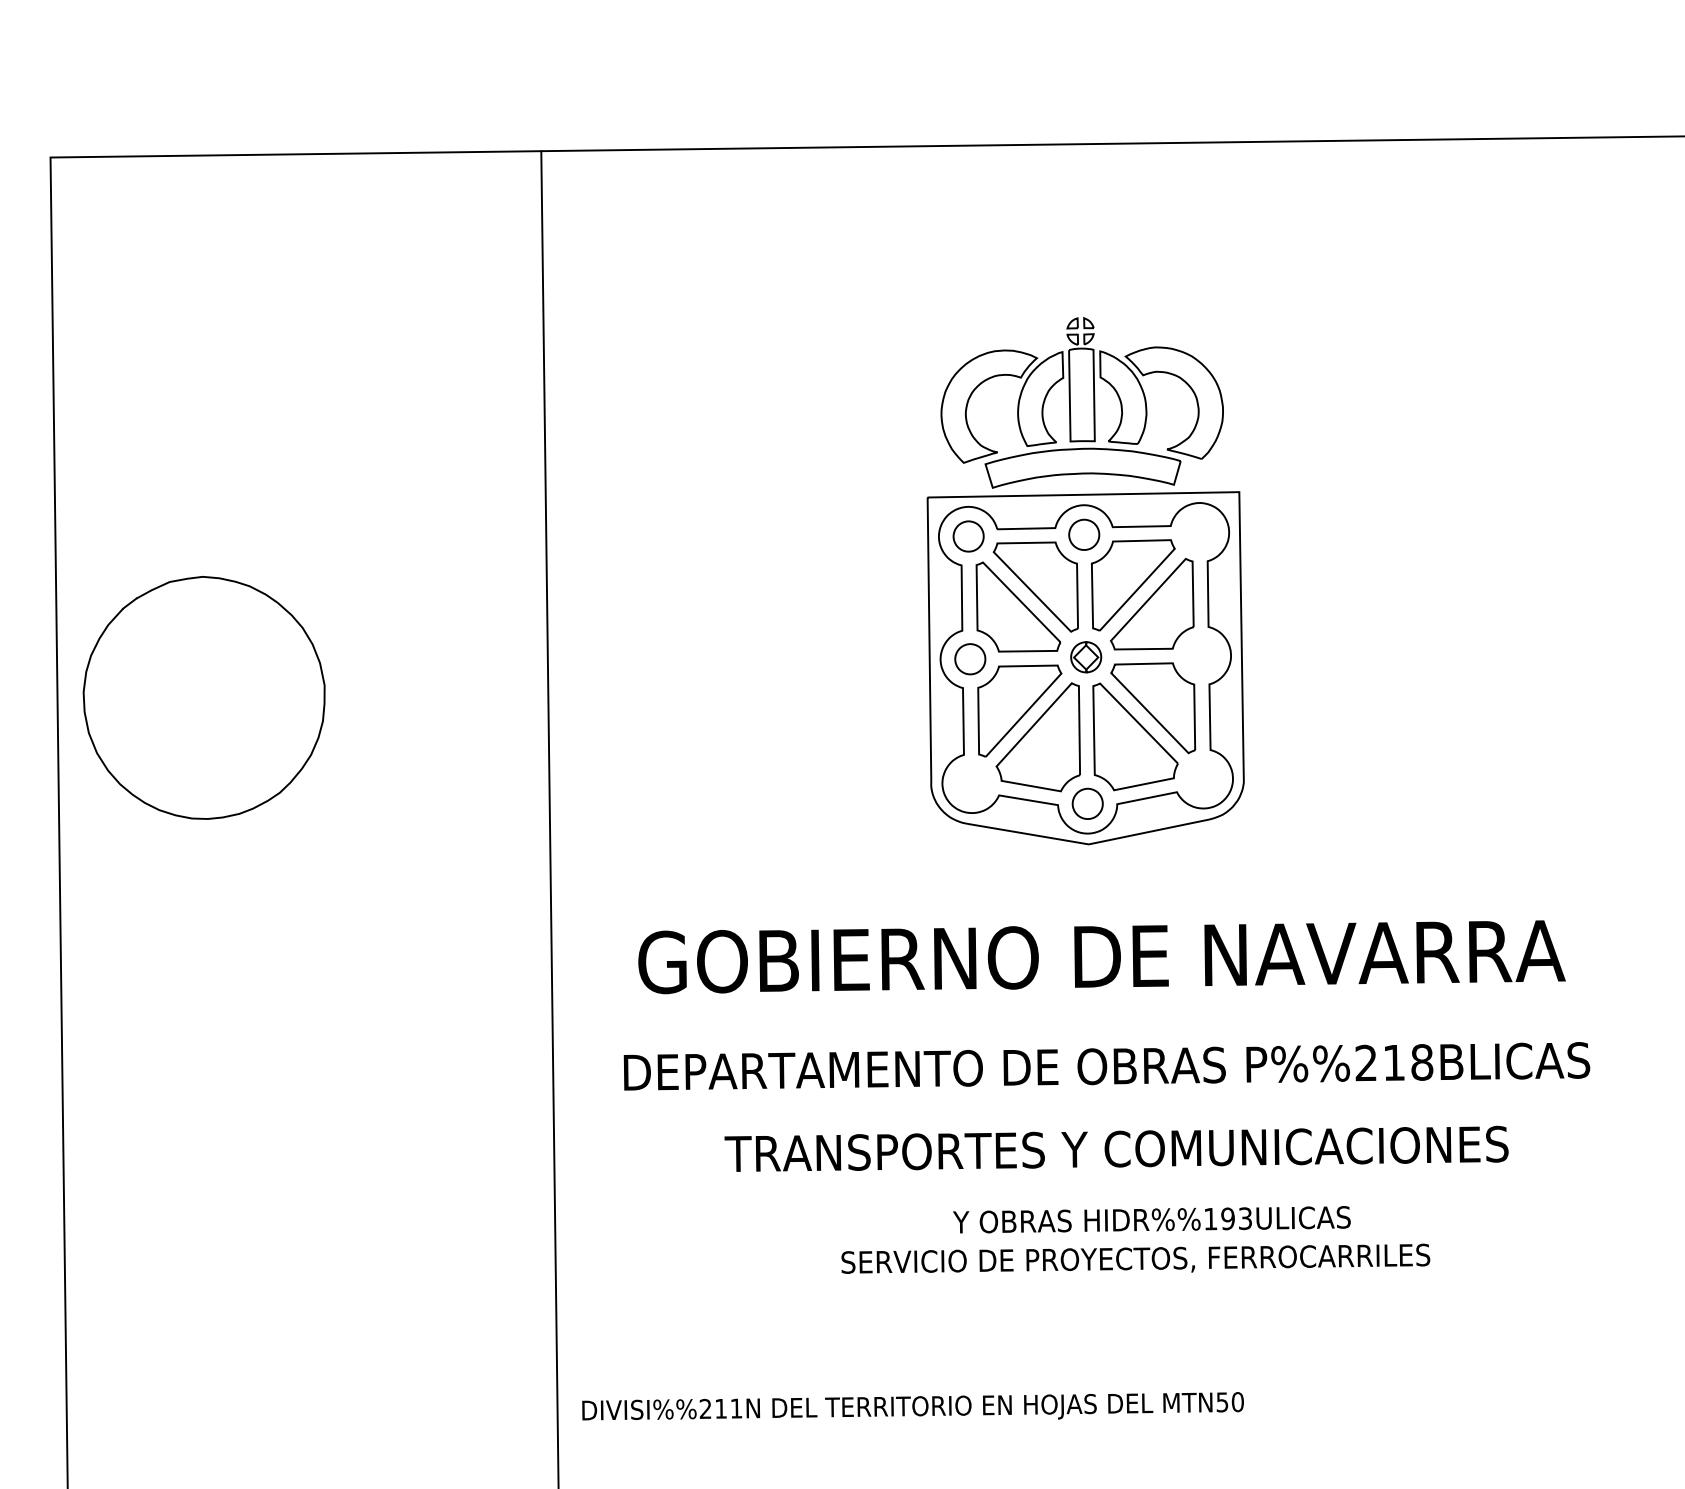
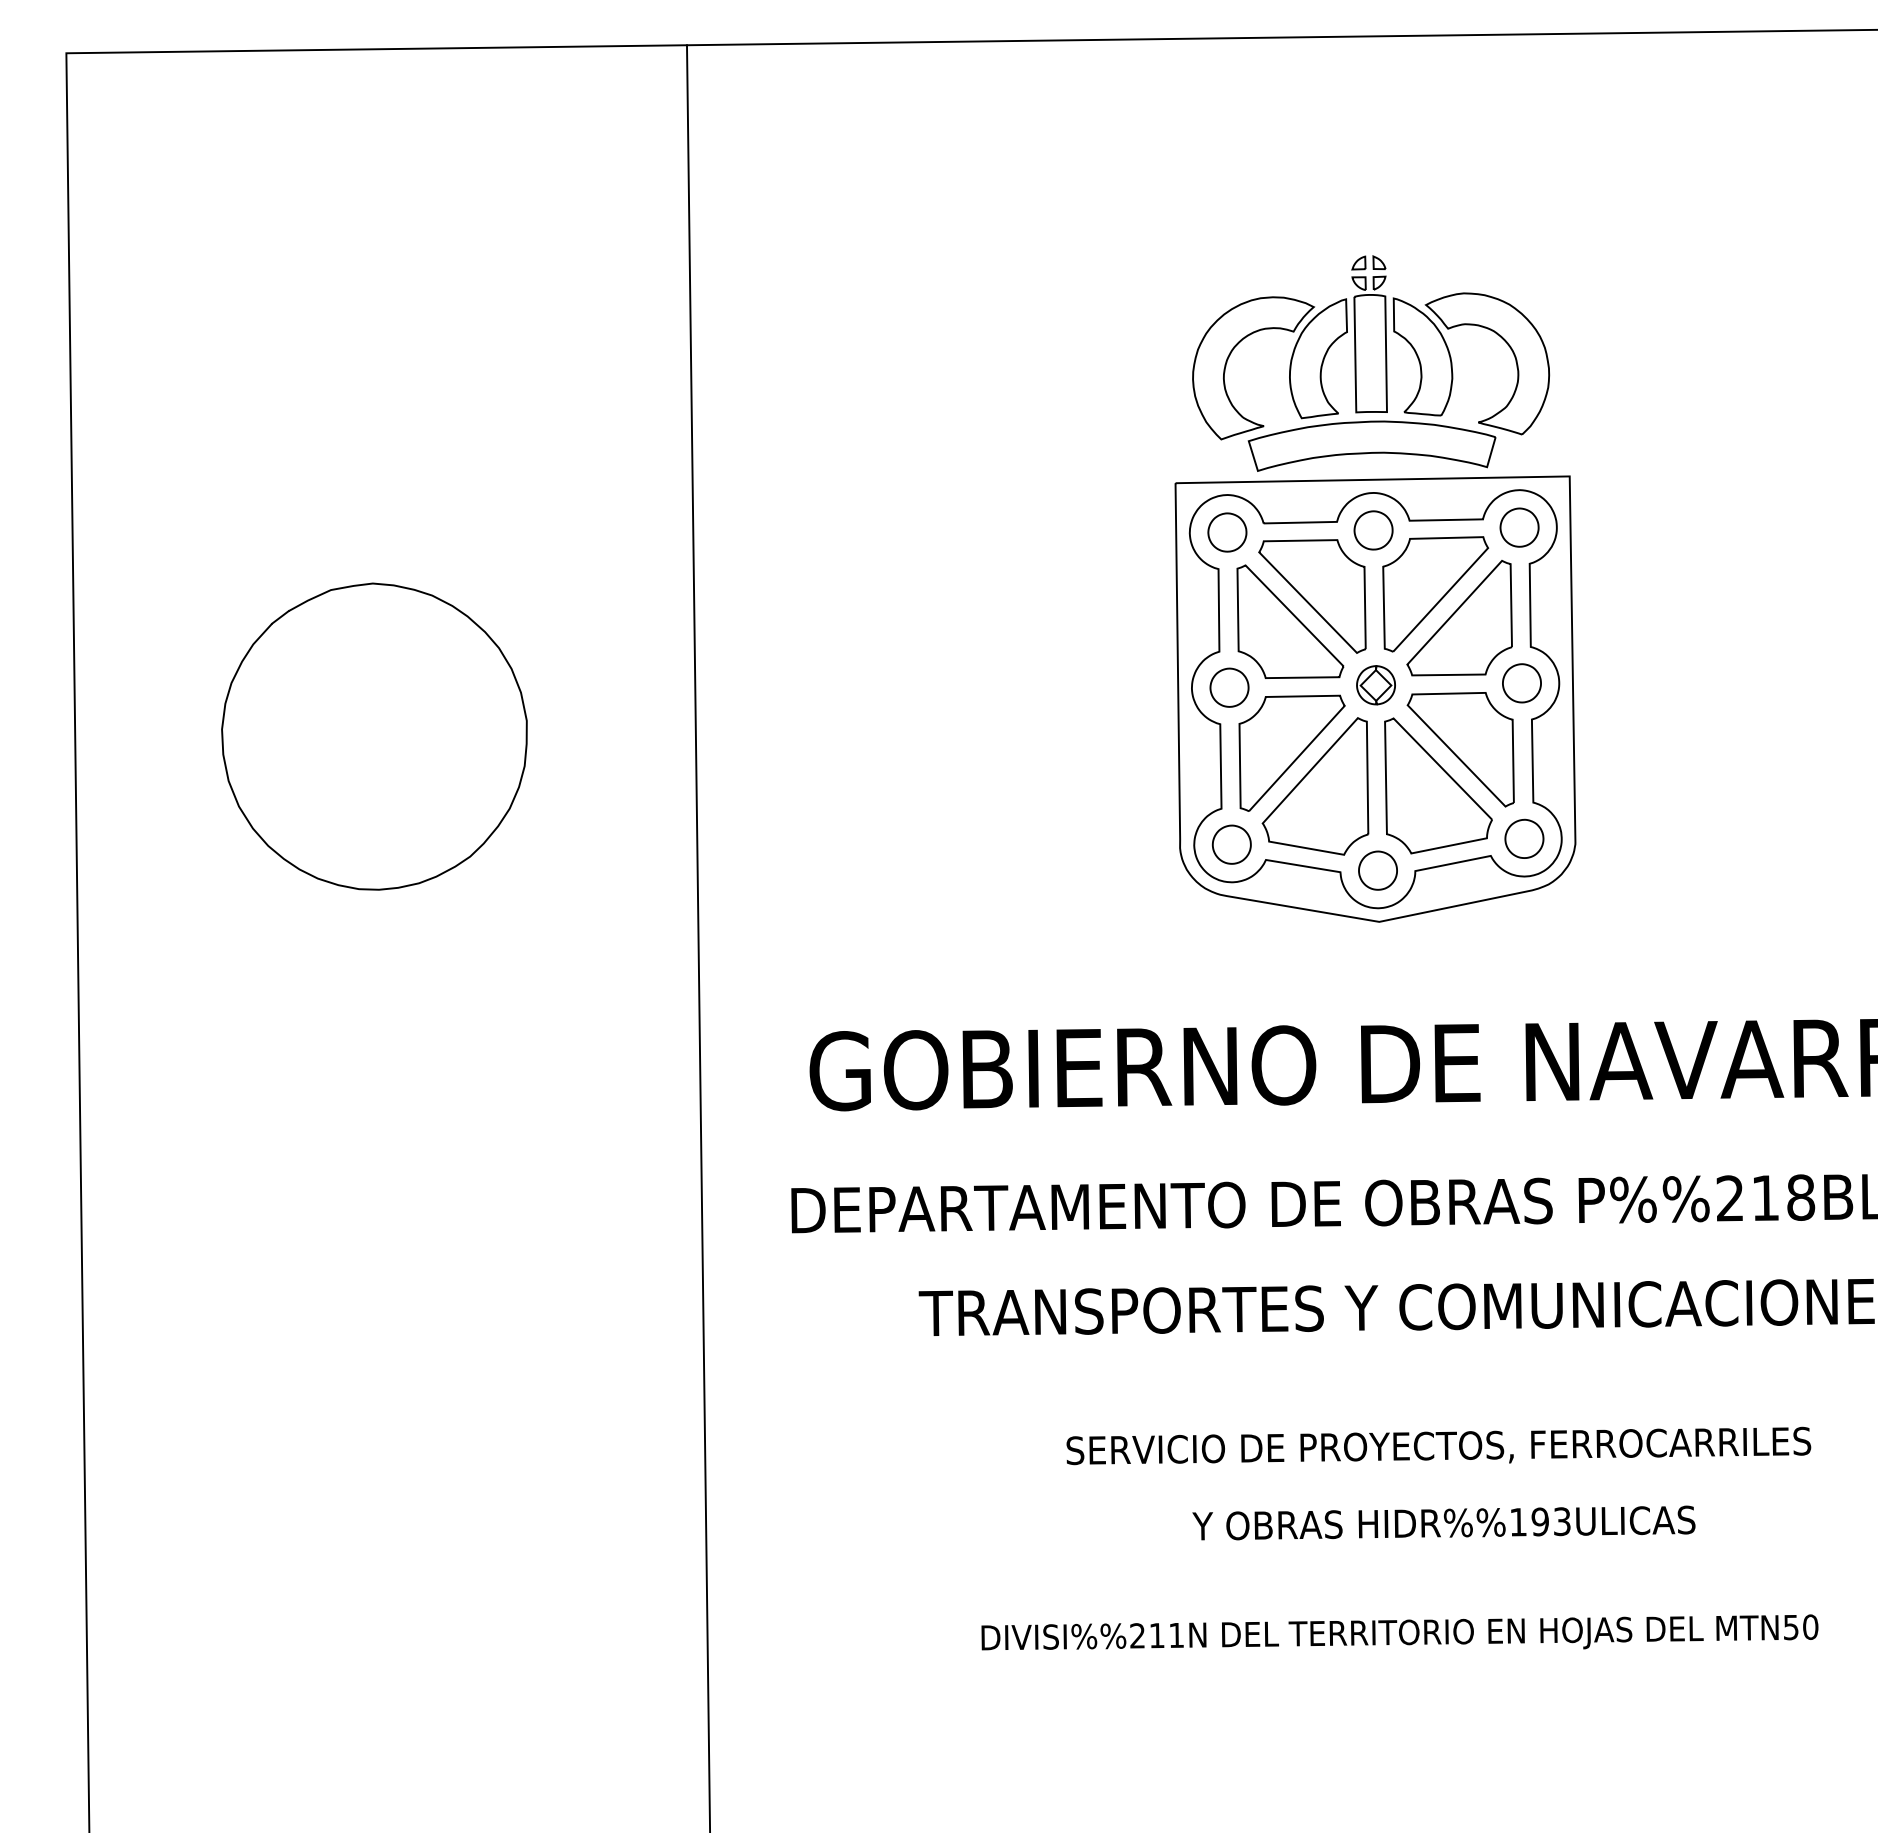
part: (1199, 532) -> (1519, 527), added
part: (1201, 655) -> (1521, 683), added
part: (203, 697) -> (373, 736), moved
part: (1203, 778) -> (1524, 838), added
part: (972, 783) -> (1232, 844), added
text: (1151, 1219) -> (1443, 1522), moved
text: (912, 1406) -> (1399, 1632), moved

